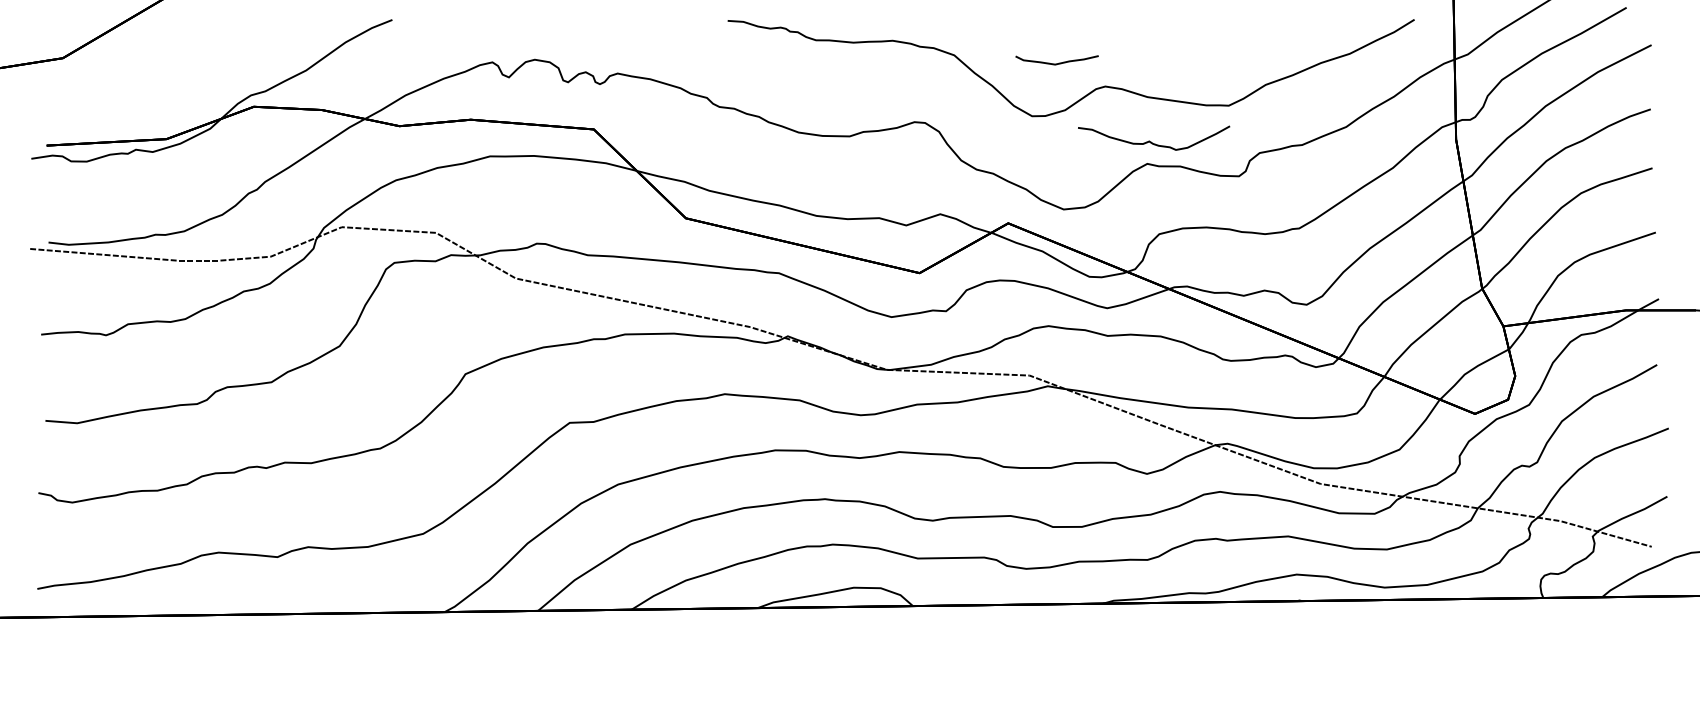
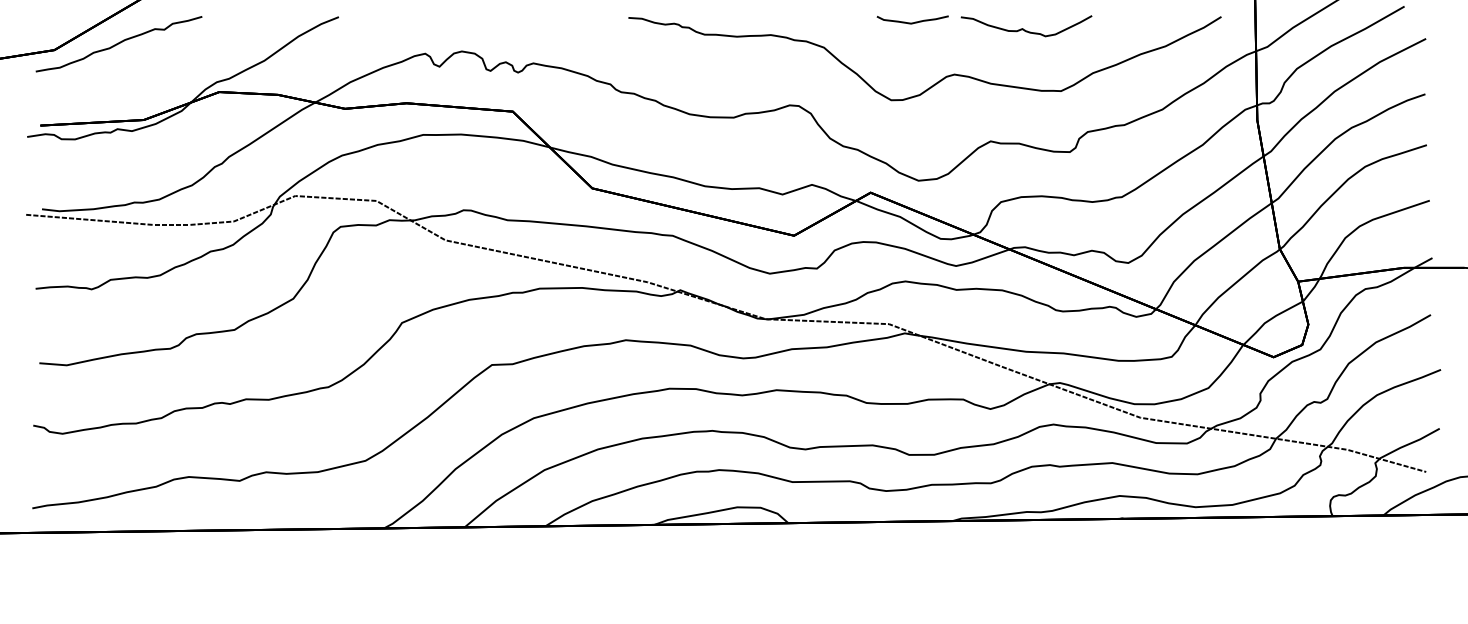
curve: (137, 51) -> (118, 44), added
curve: (1056, 63) -> (912, 22), moved
curve: (1152, 142) -> (1025, 29), moved

